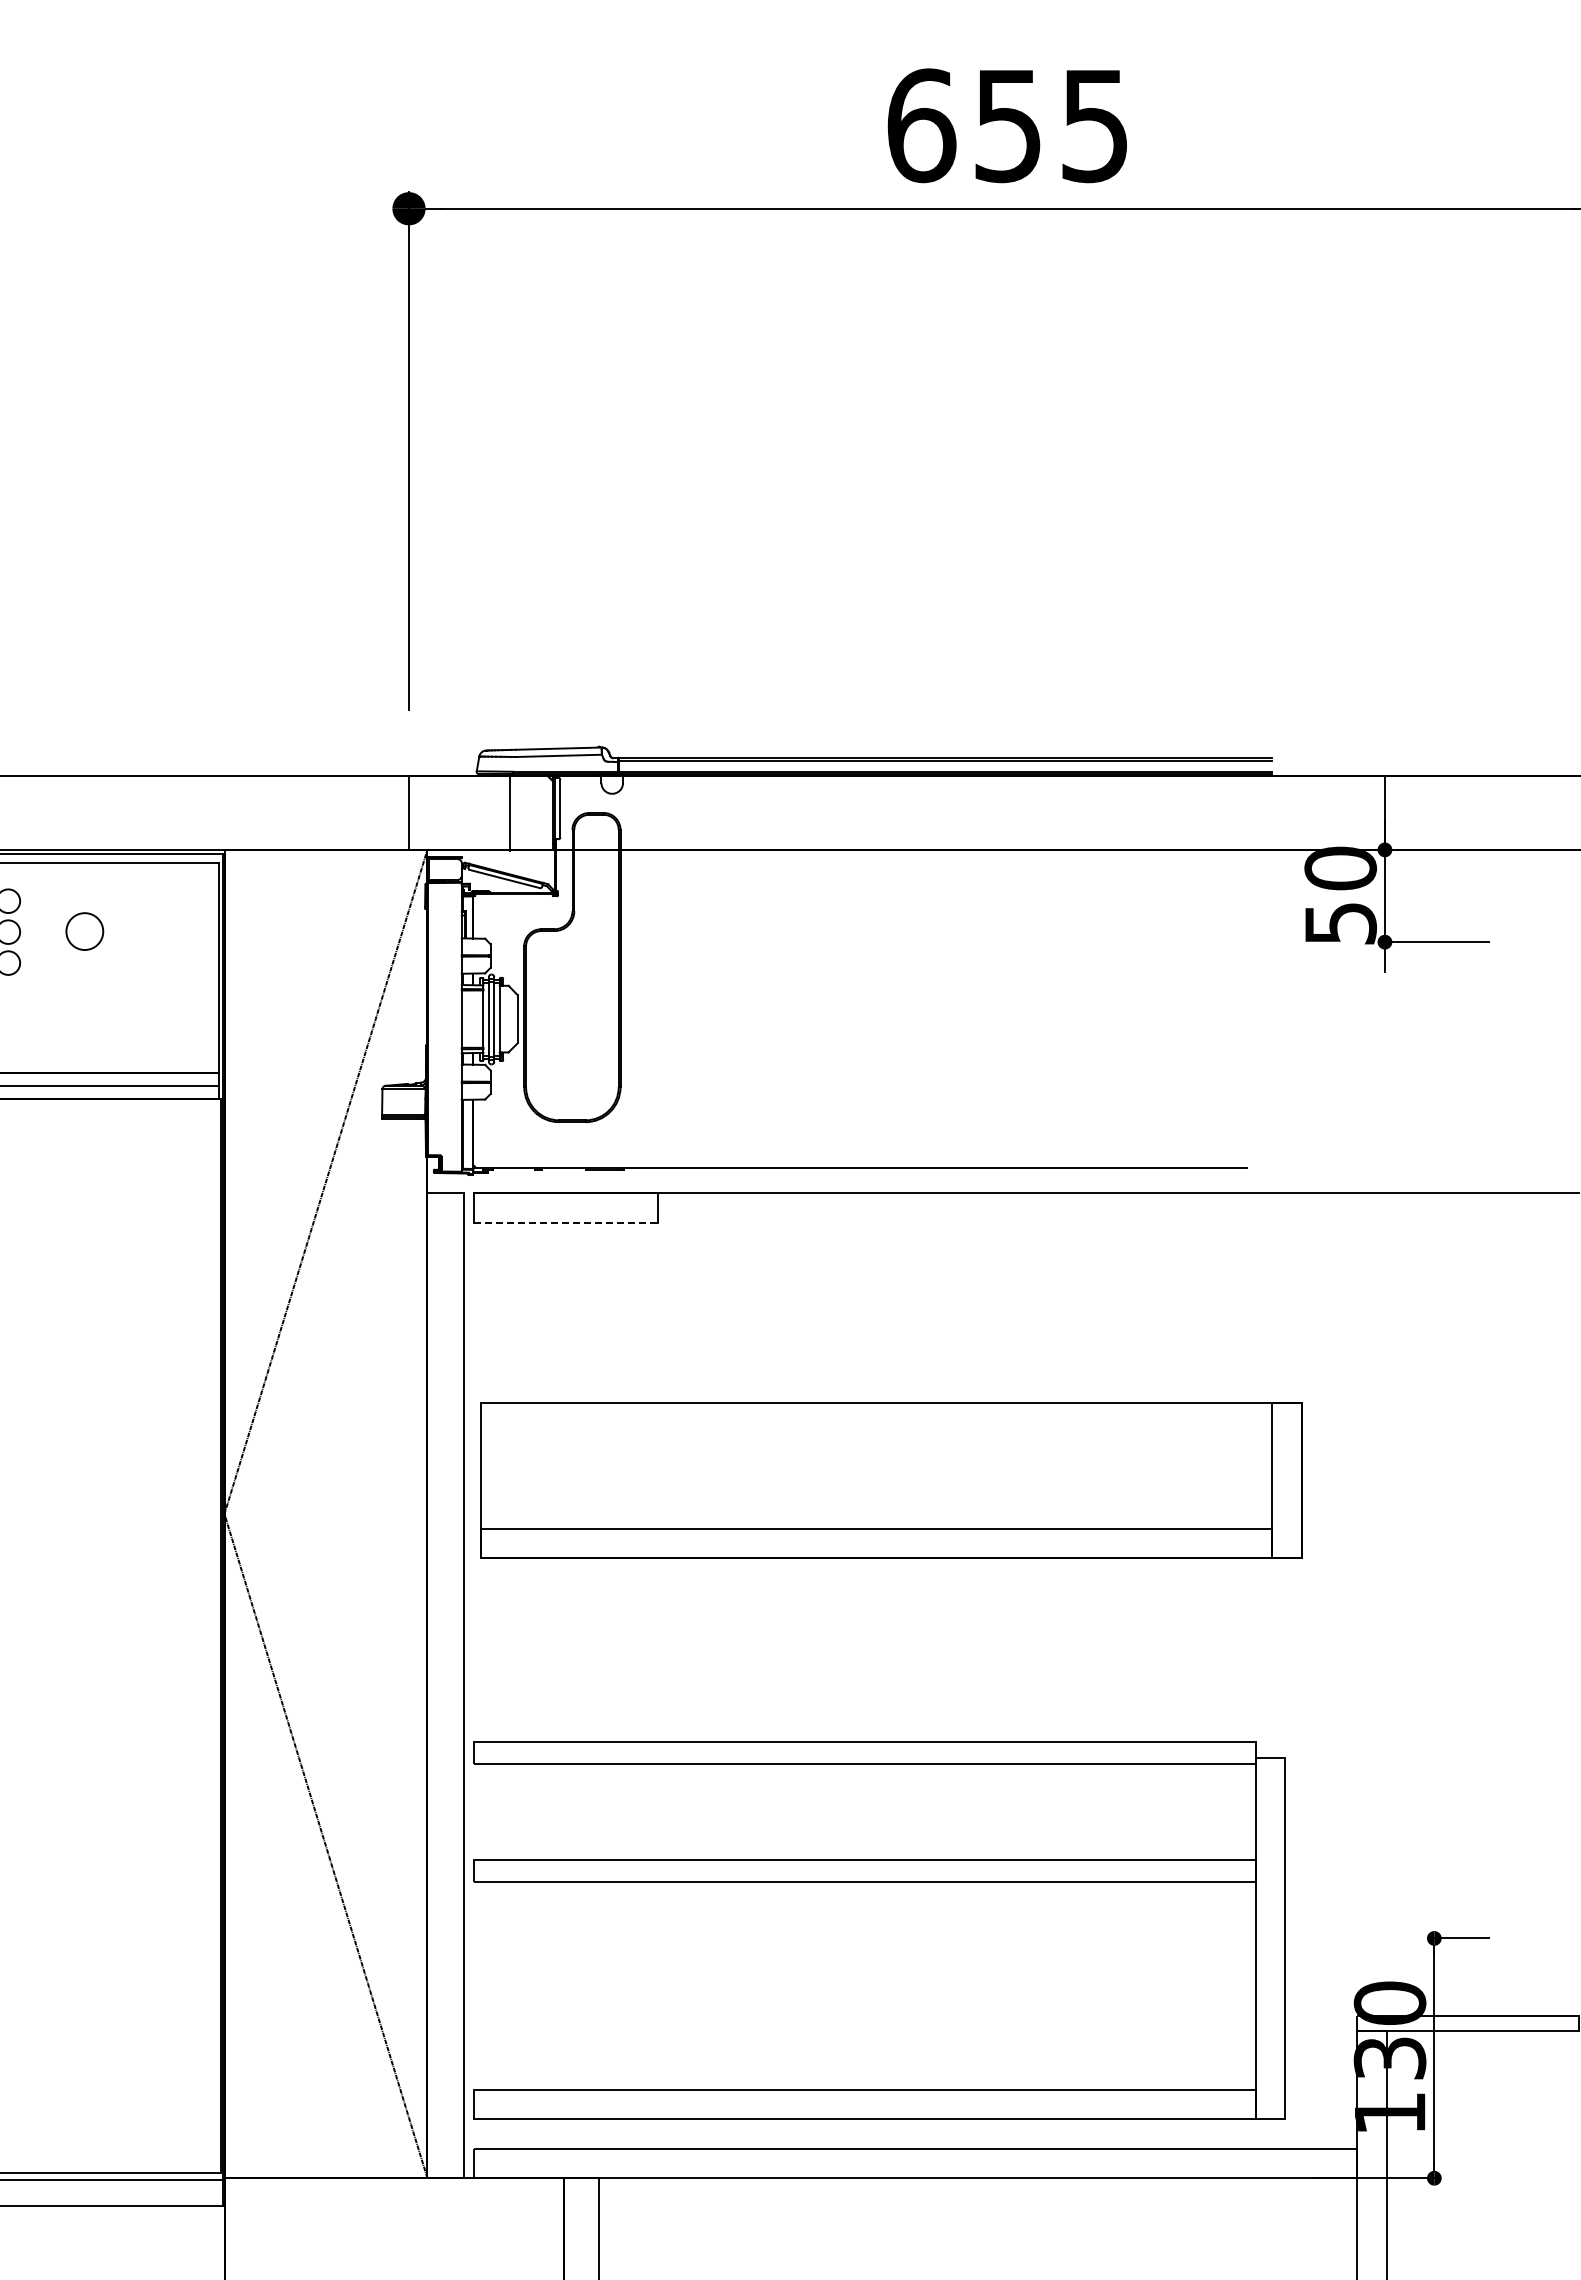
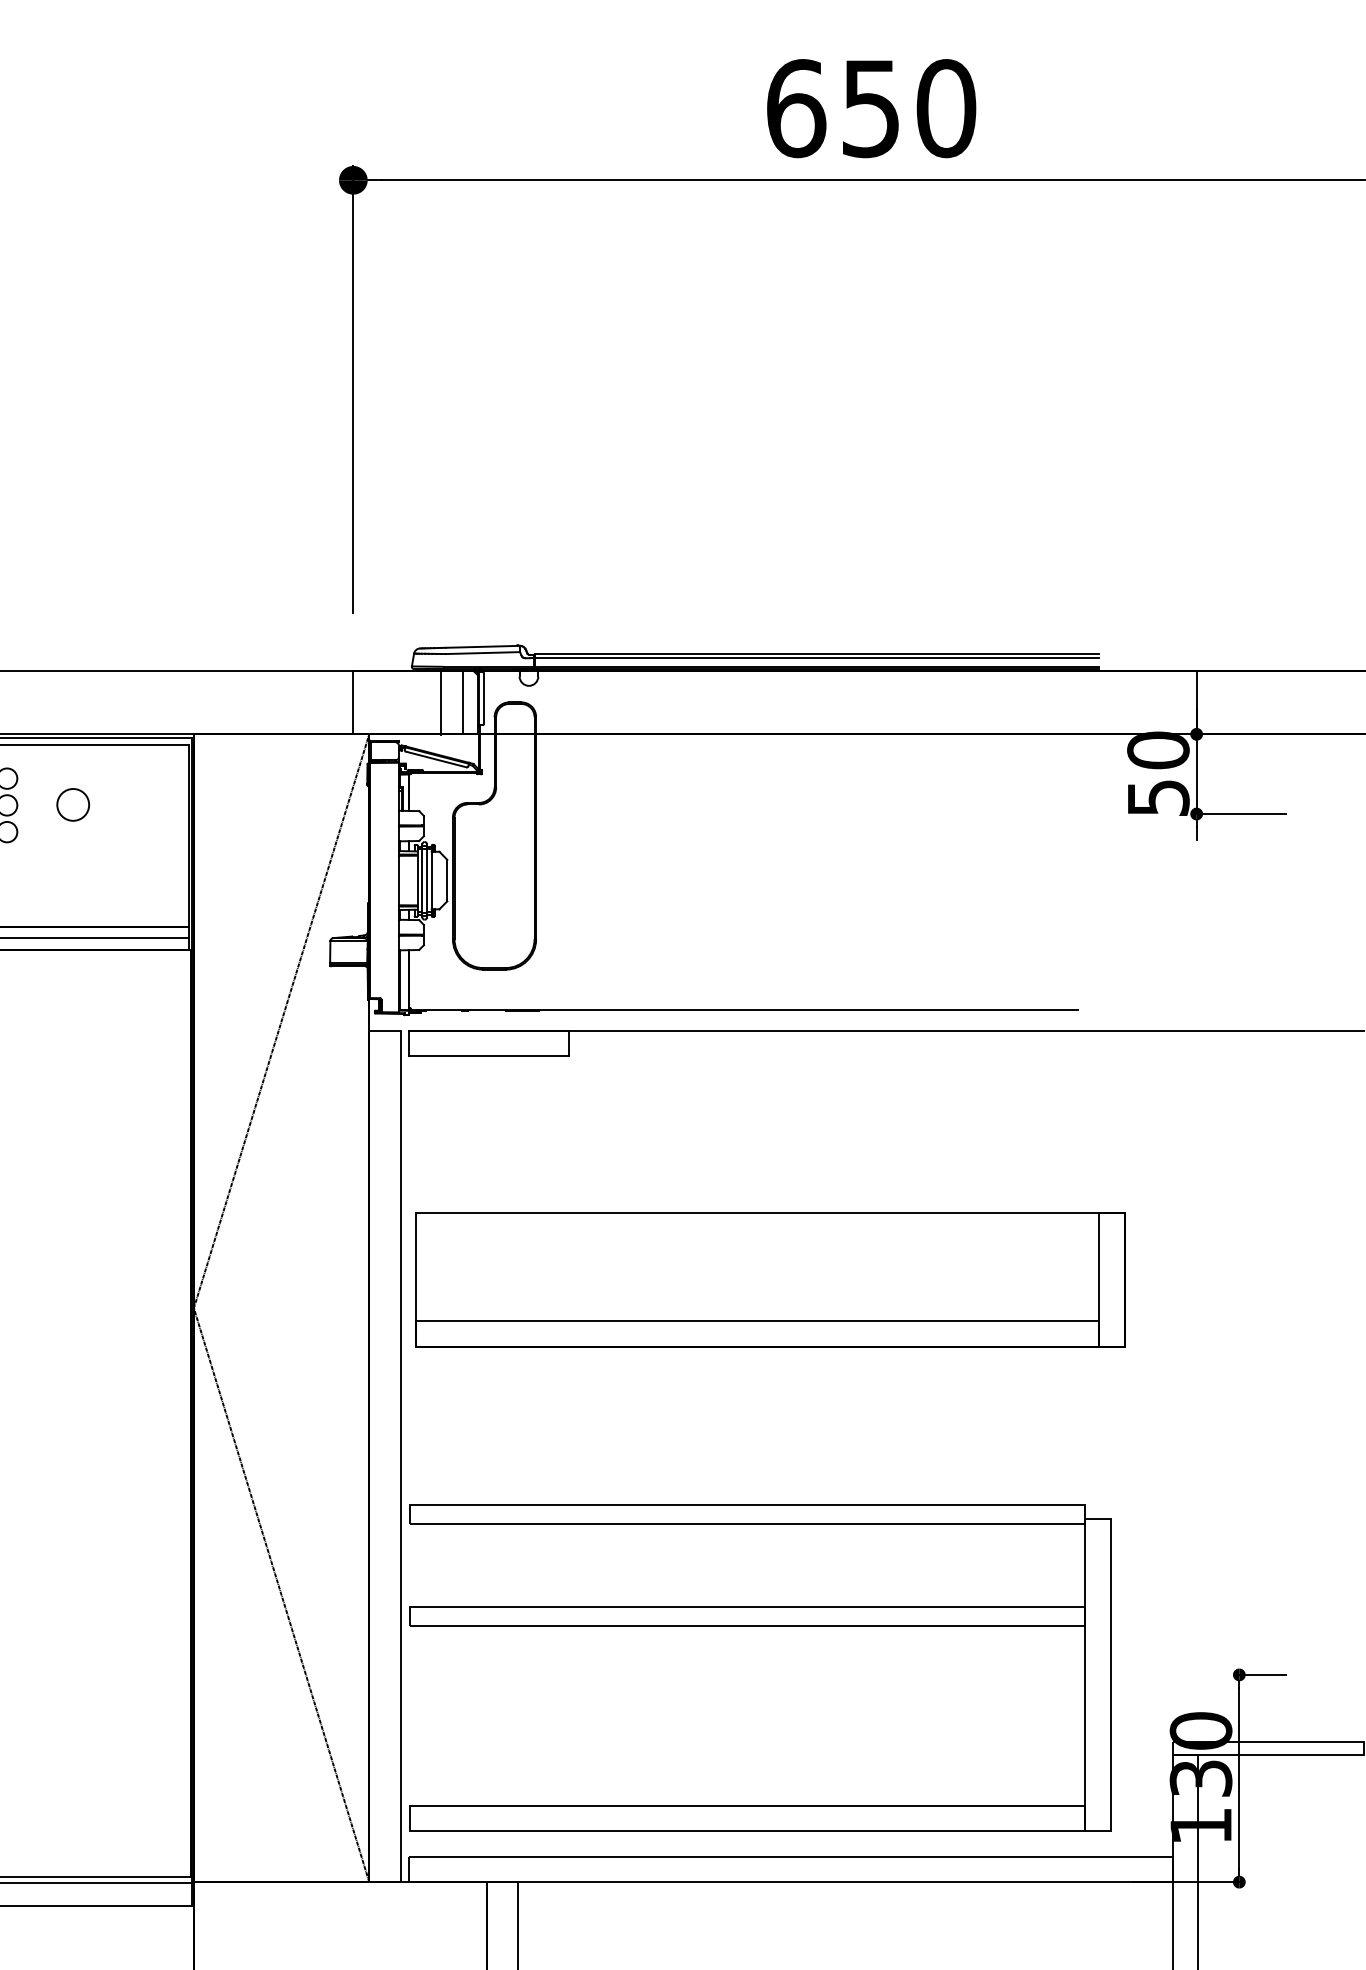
text: (1095, 125) -> (946, 108), 655 -> 650
line: (536, 812) -> (463, 702), added
line: (566, 1222) -> (489, 1056), dashed -> solid

